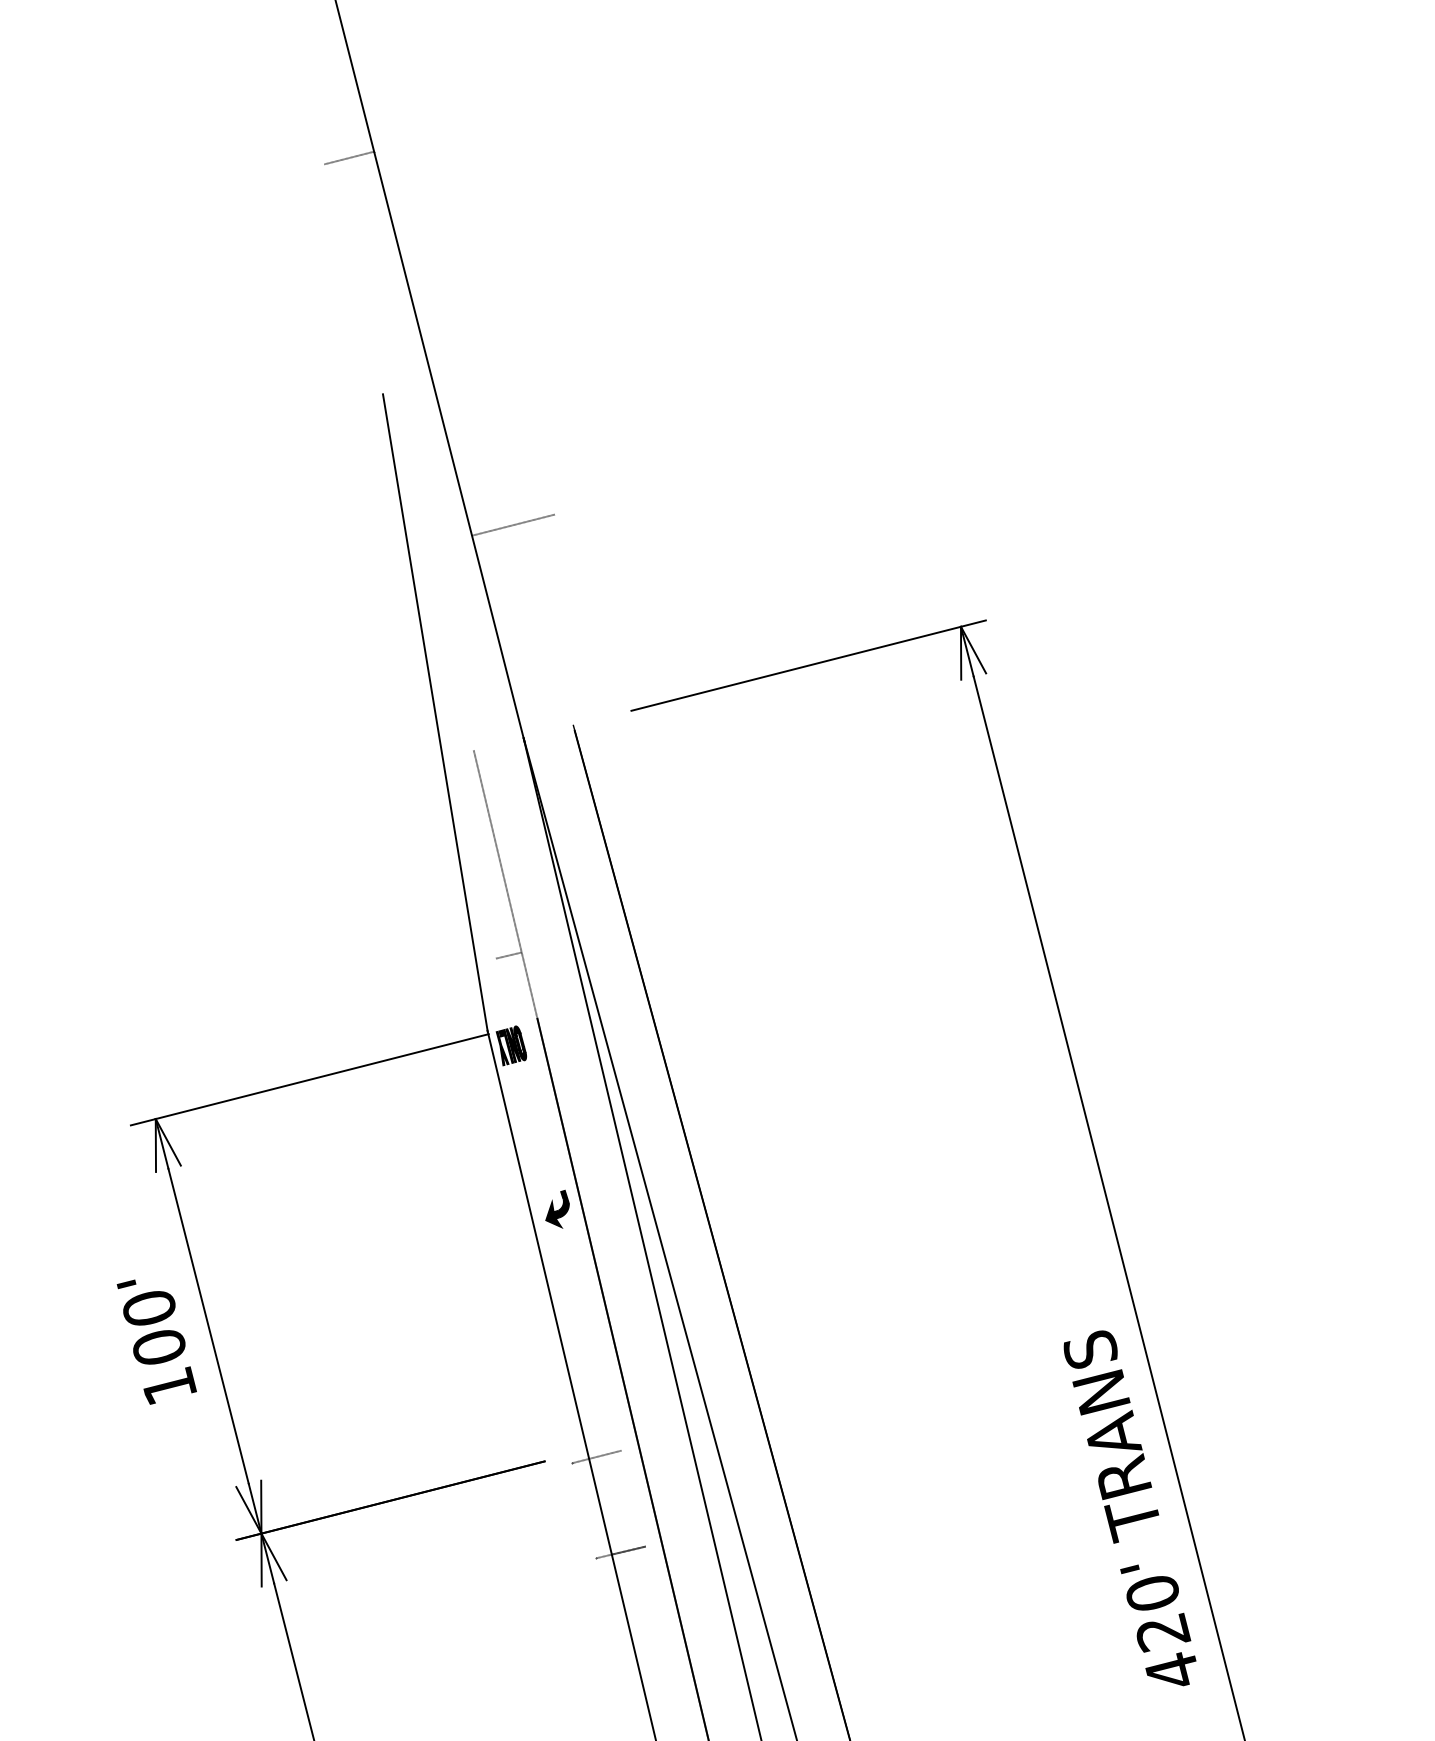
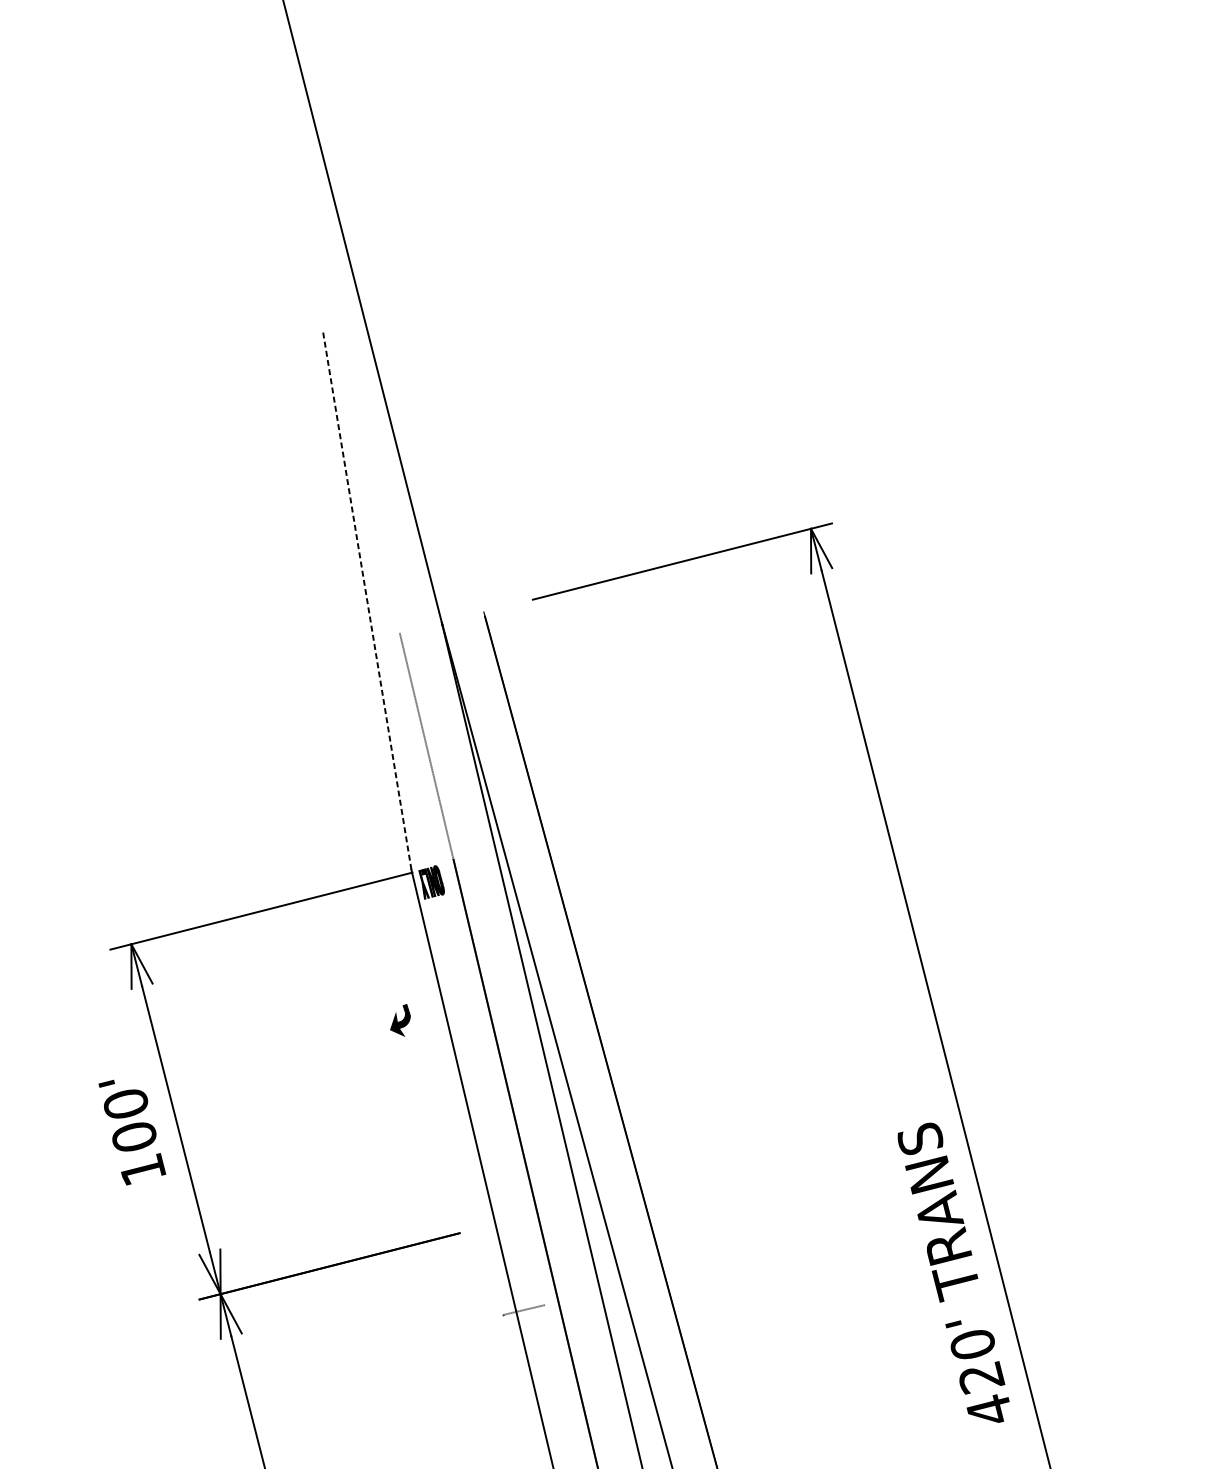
line: (349, 157) -> (294, 132), removed
line: (513, 524) -> (433, 442), removed
line: (435, 712) -> (367, 601), solid -> dashed
line: (508, 955) -> (429, 806), removed
part: (557, 1208) -> (400, 1019), moved
line: (596, 1456) -> (503, 1229), removed
line: (628, 1550) -> (530, 1308), removed

